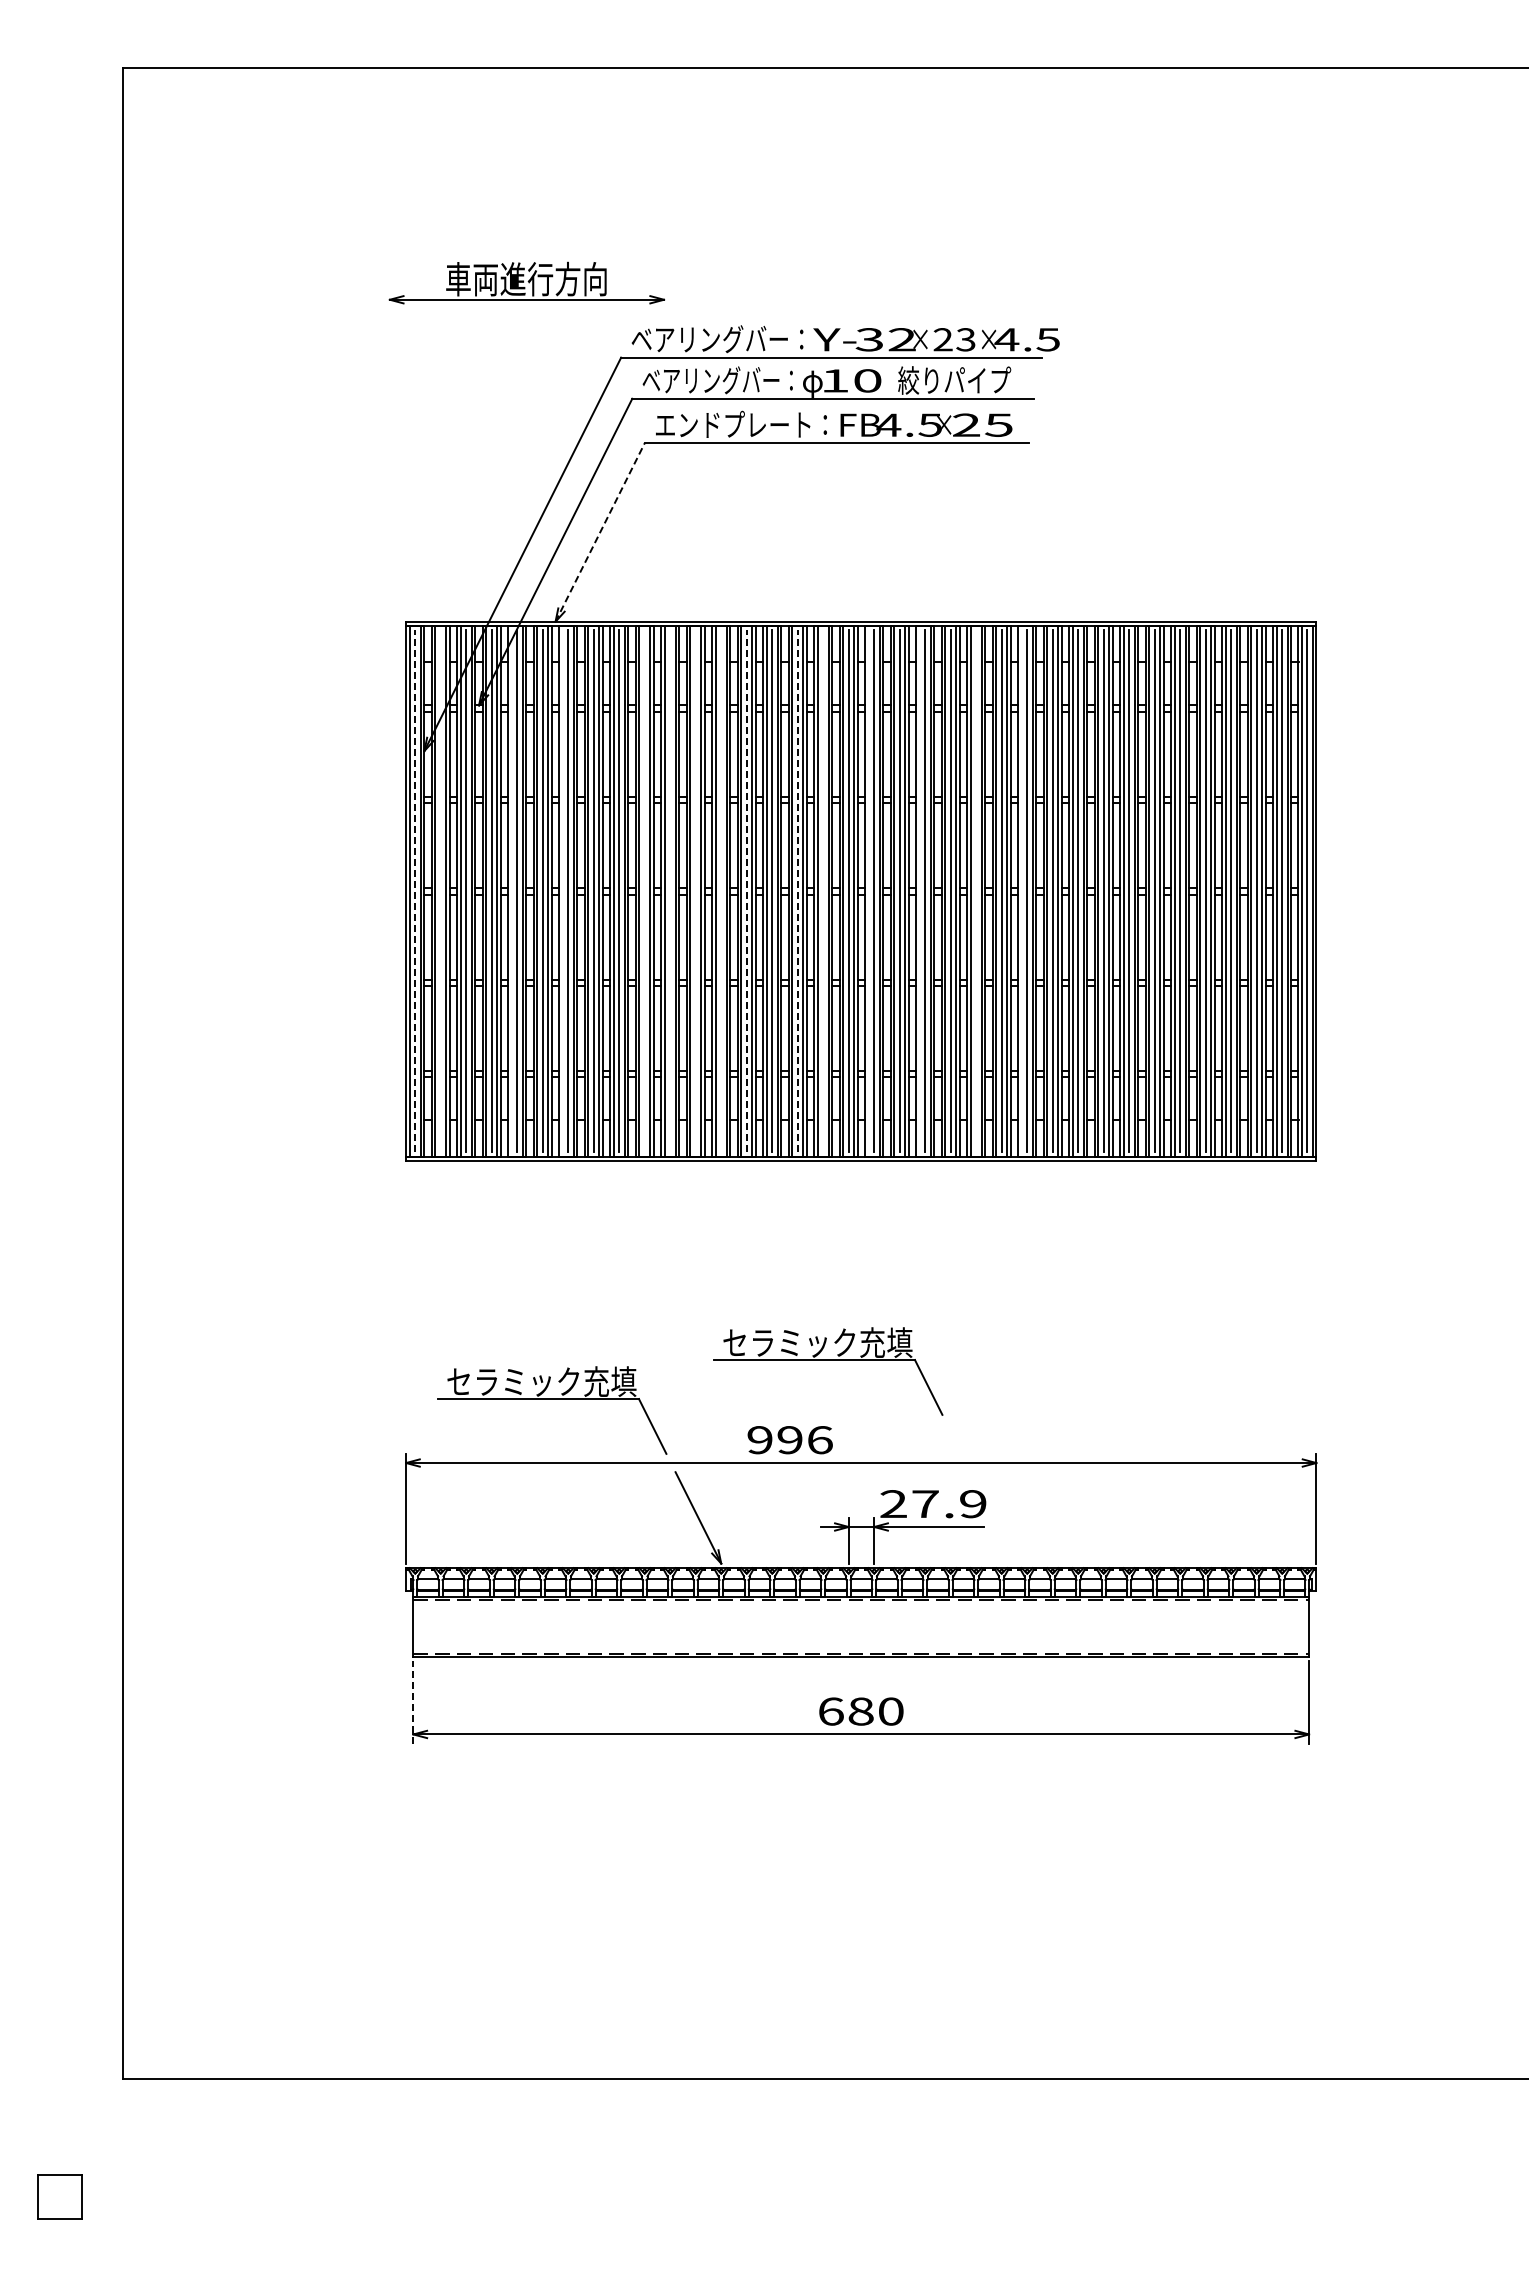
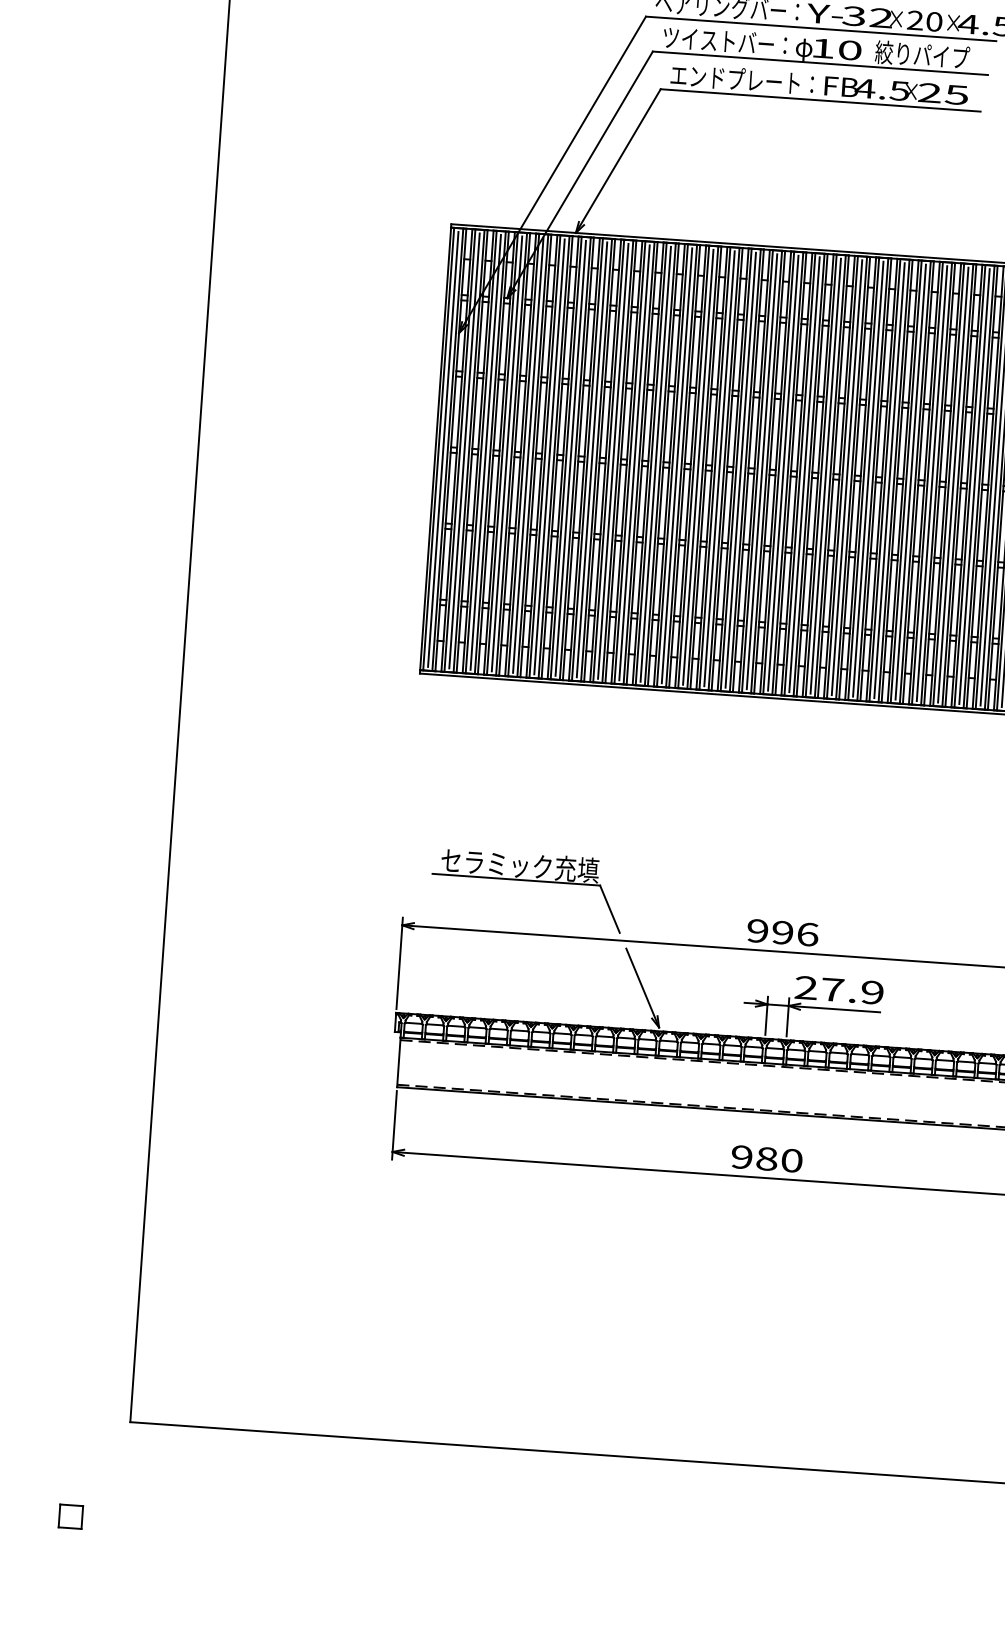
text: (965, 339) -> (933, 21), 23 -> 20
text: (717, 380) -> (724, 41), ベアリングバー： -> ツイストバー：
line: (600, 532) -> (618, 161), dashed -> solid
line: (511, 890) -> (523, 454), added
line: (562, 890) -> (566, 457), added
line: (868, 890) -> (821, 475), added
line: (919, 890) -> (863, 478), added
line: (1021, 890) -> (948, 484), added
line: (415, 891) -> (443, 449), dashed -> solid
line: (440, 891) -> (464, 451), added
line: (644, 891) -> (634, 462), added
line: (670, 891) -> (655, 464), added
line: (695, 891) -> (676, 465), added
line: (721, 891) -> (698, 467), added
line: (746, 891) -> (719, 468), dashed -> solid
line: (797, 891) -> (761, 471), dashed -> solid
line: (823, 891) -> (783, 473), added
line: (976, 891) -> (910, 482), added
part: (828, 1360) -> (760, 864), removed
text: (789, 1440) -> (782, 933), moved
line: (413, 1701) -> (394, 1124), dashed -> solid
text: (830, 1711) -> (741, 1157), 680 -> 980
part: (59, 2196) -> (70, 1516), size x0.62

